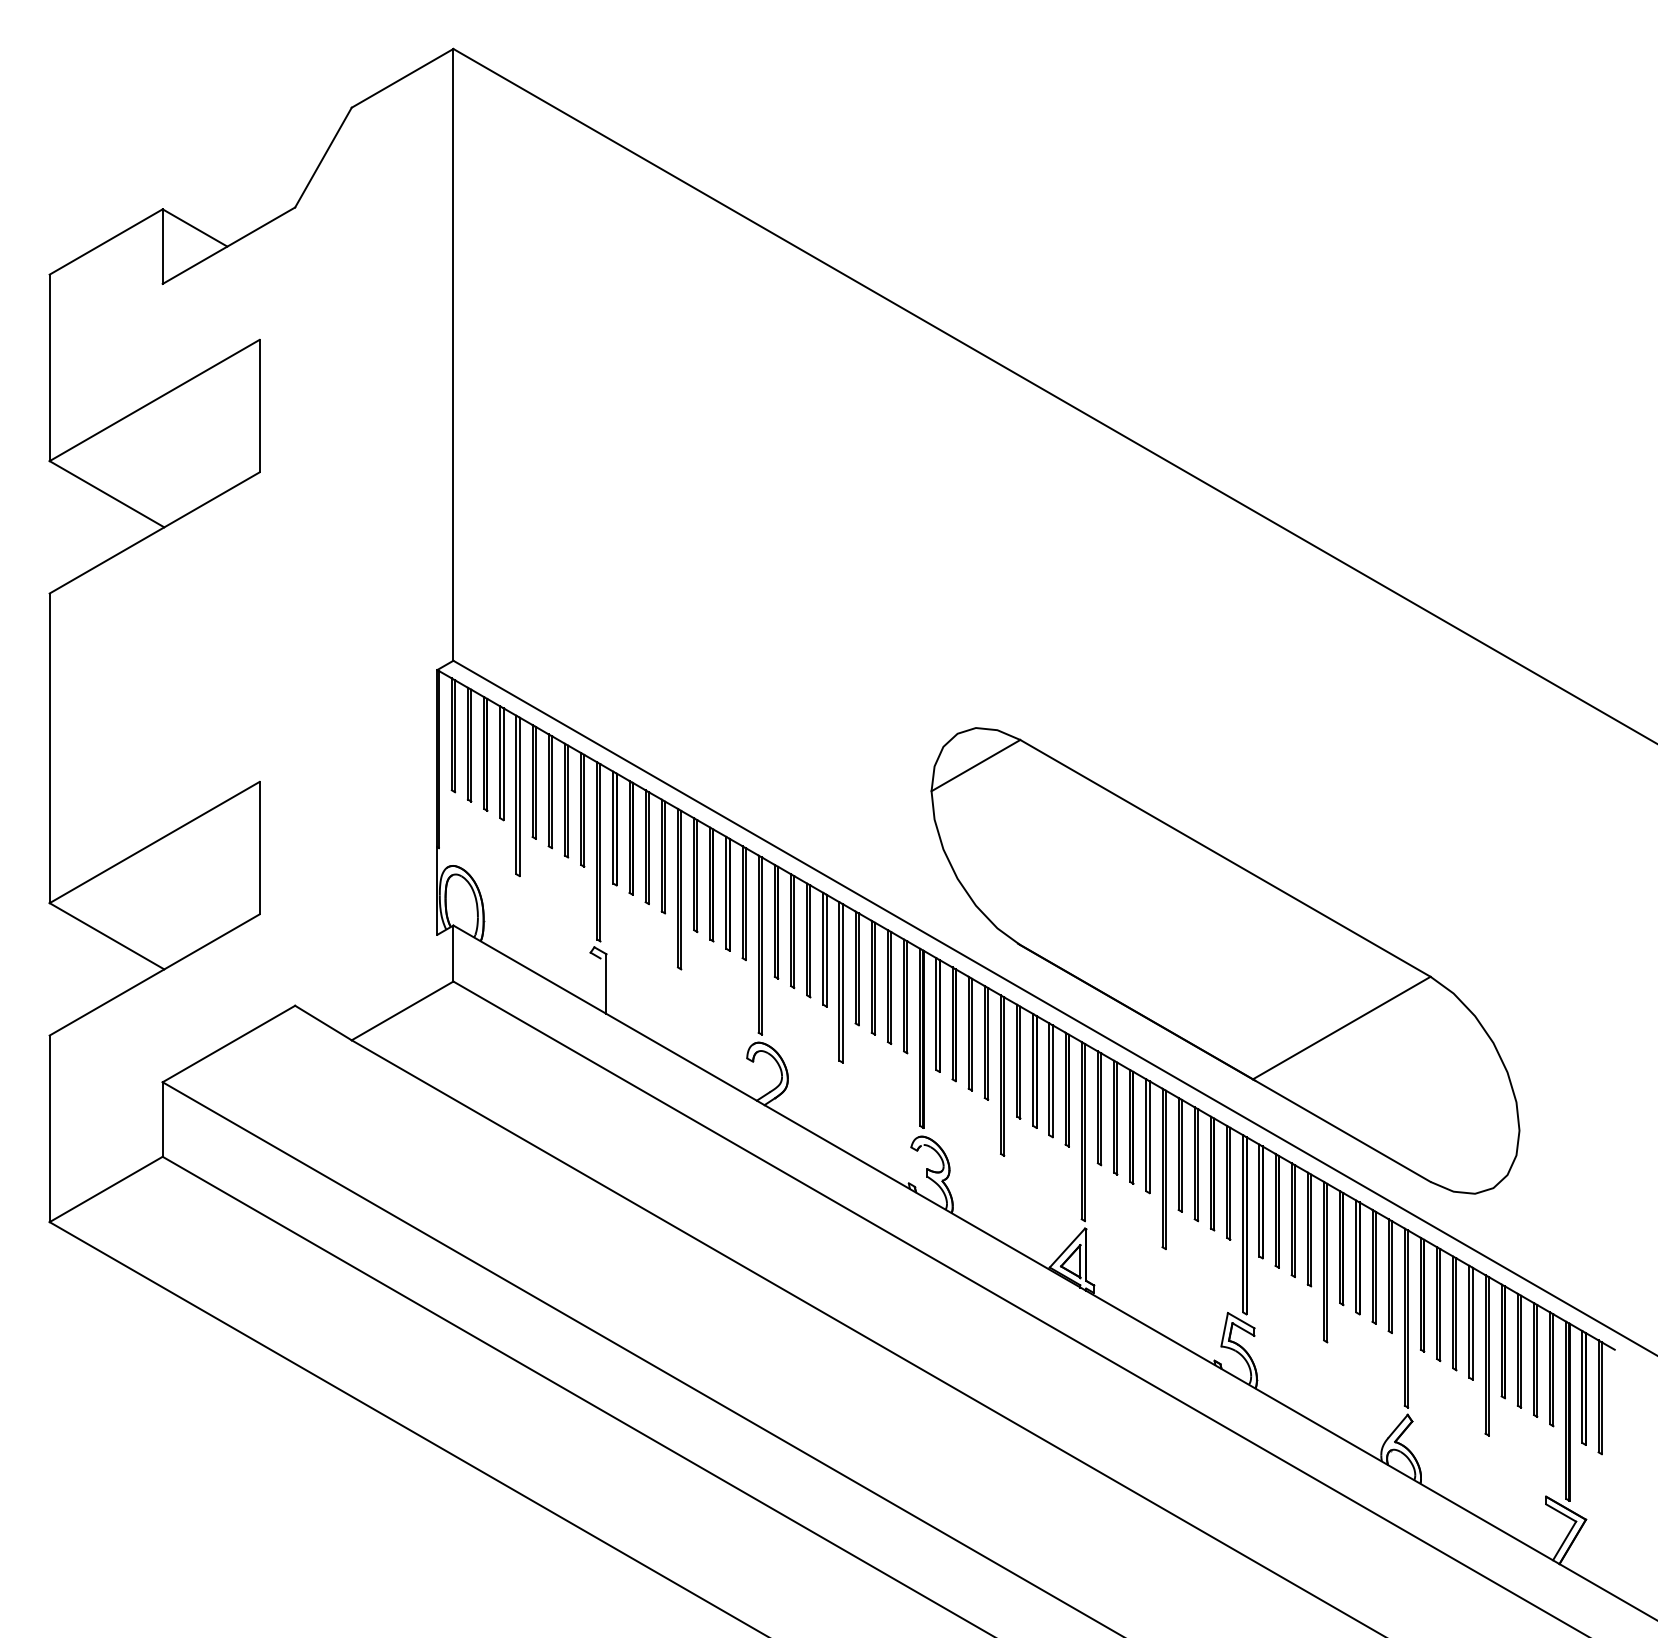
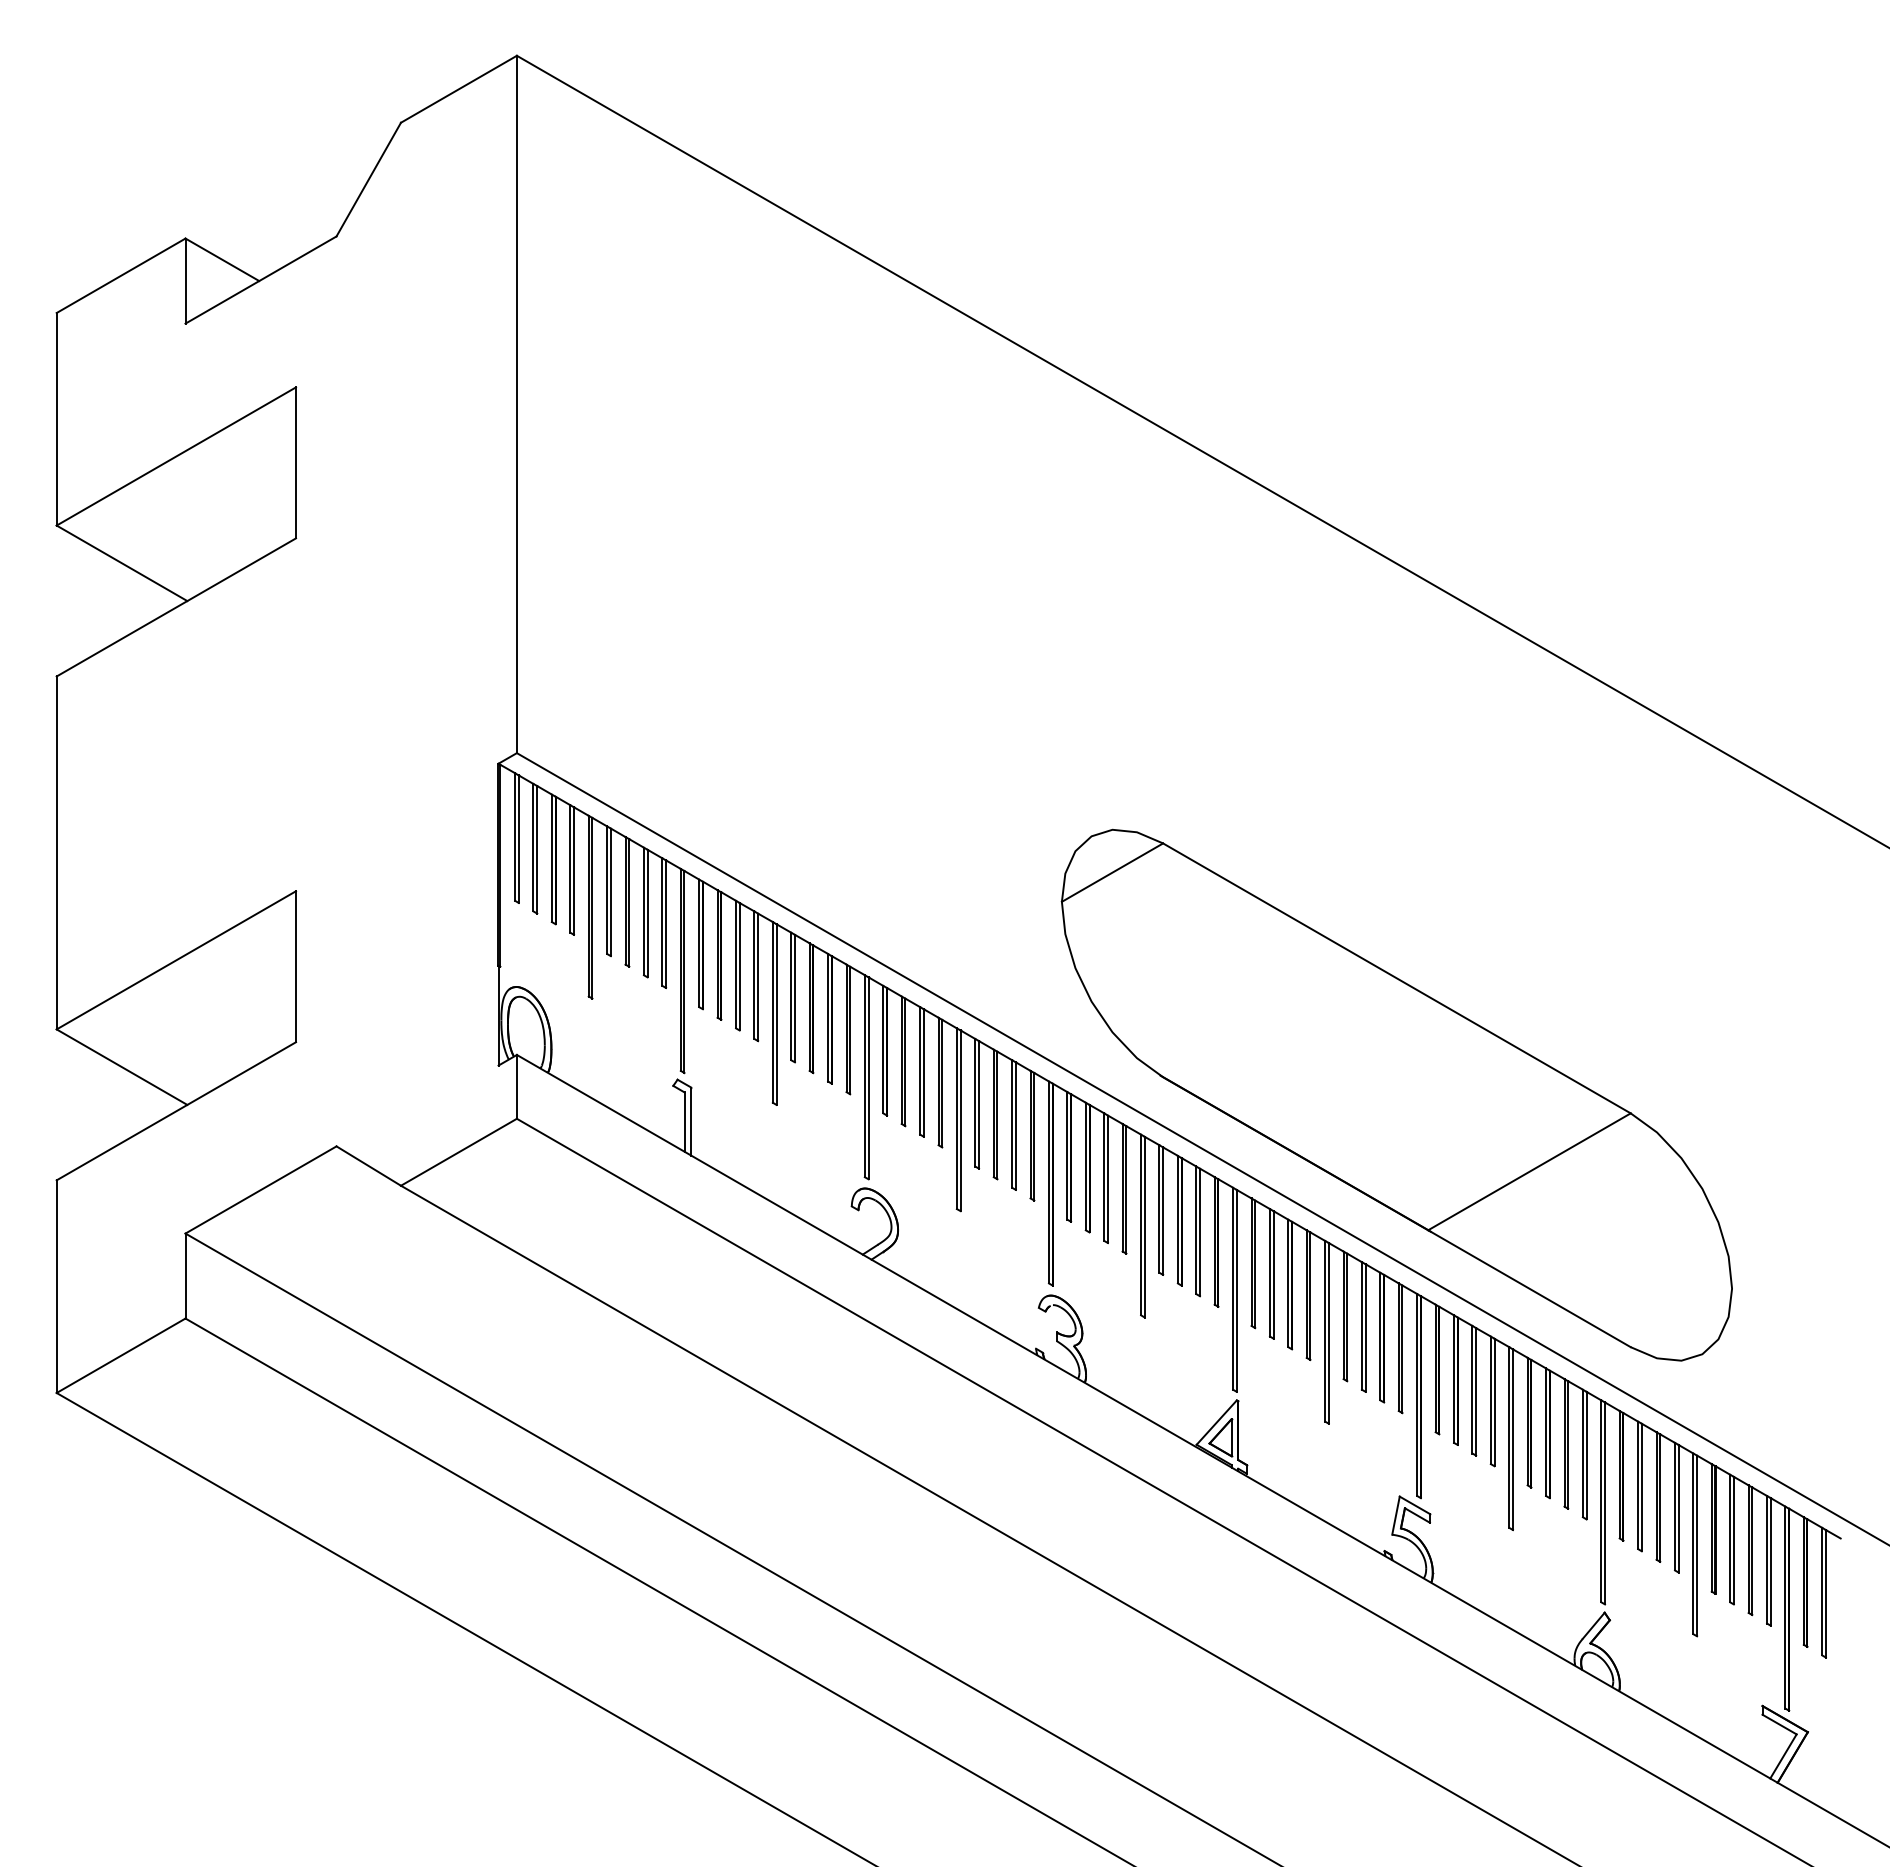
line: (600, 983) -> (684, 1121), added

